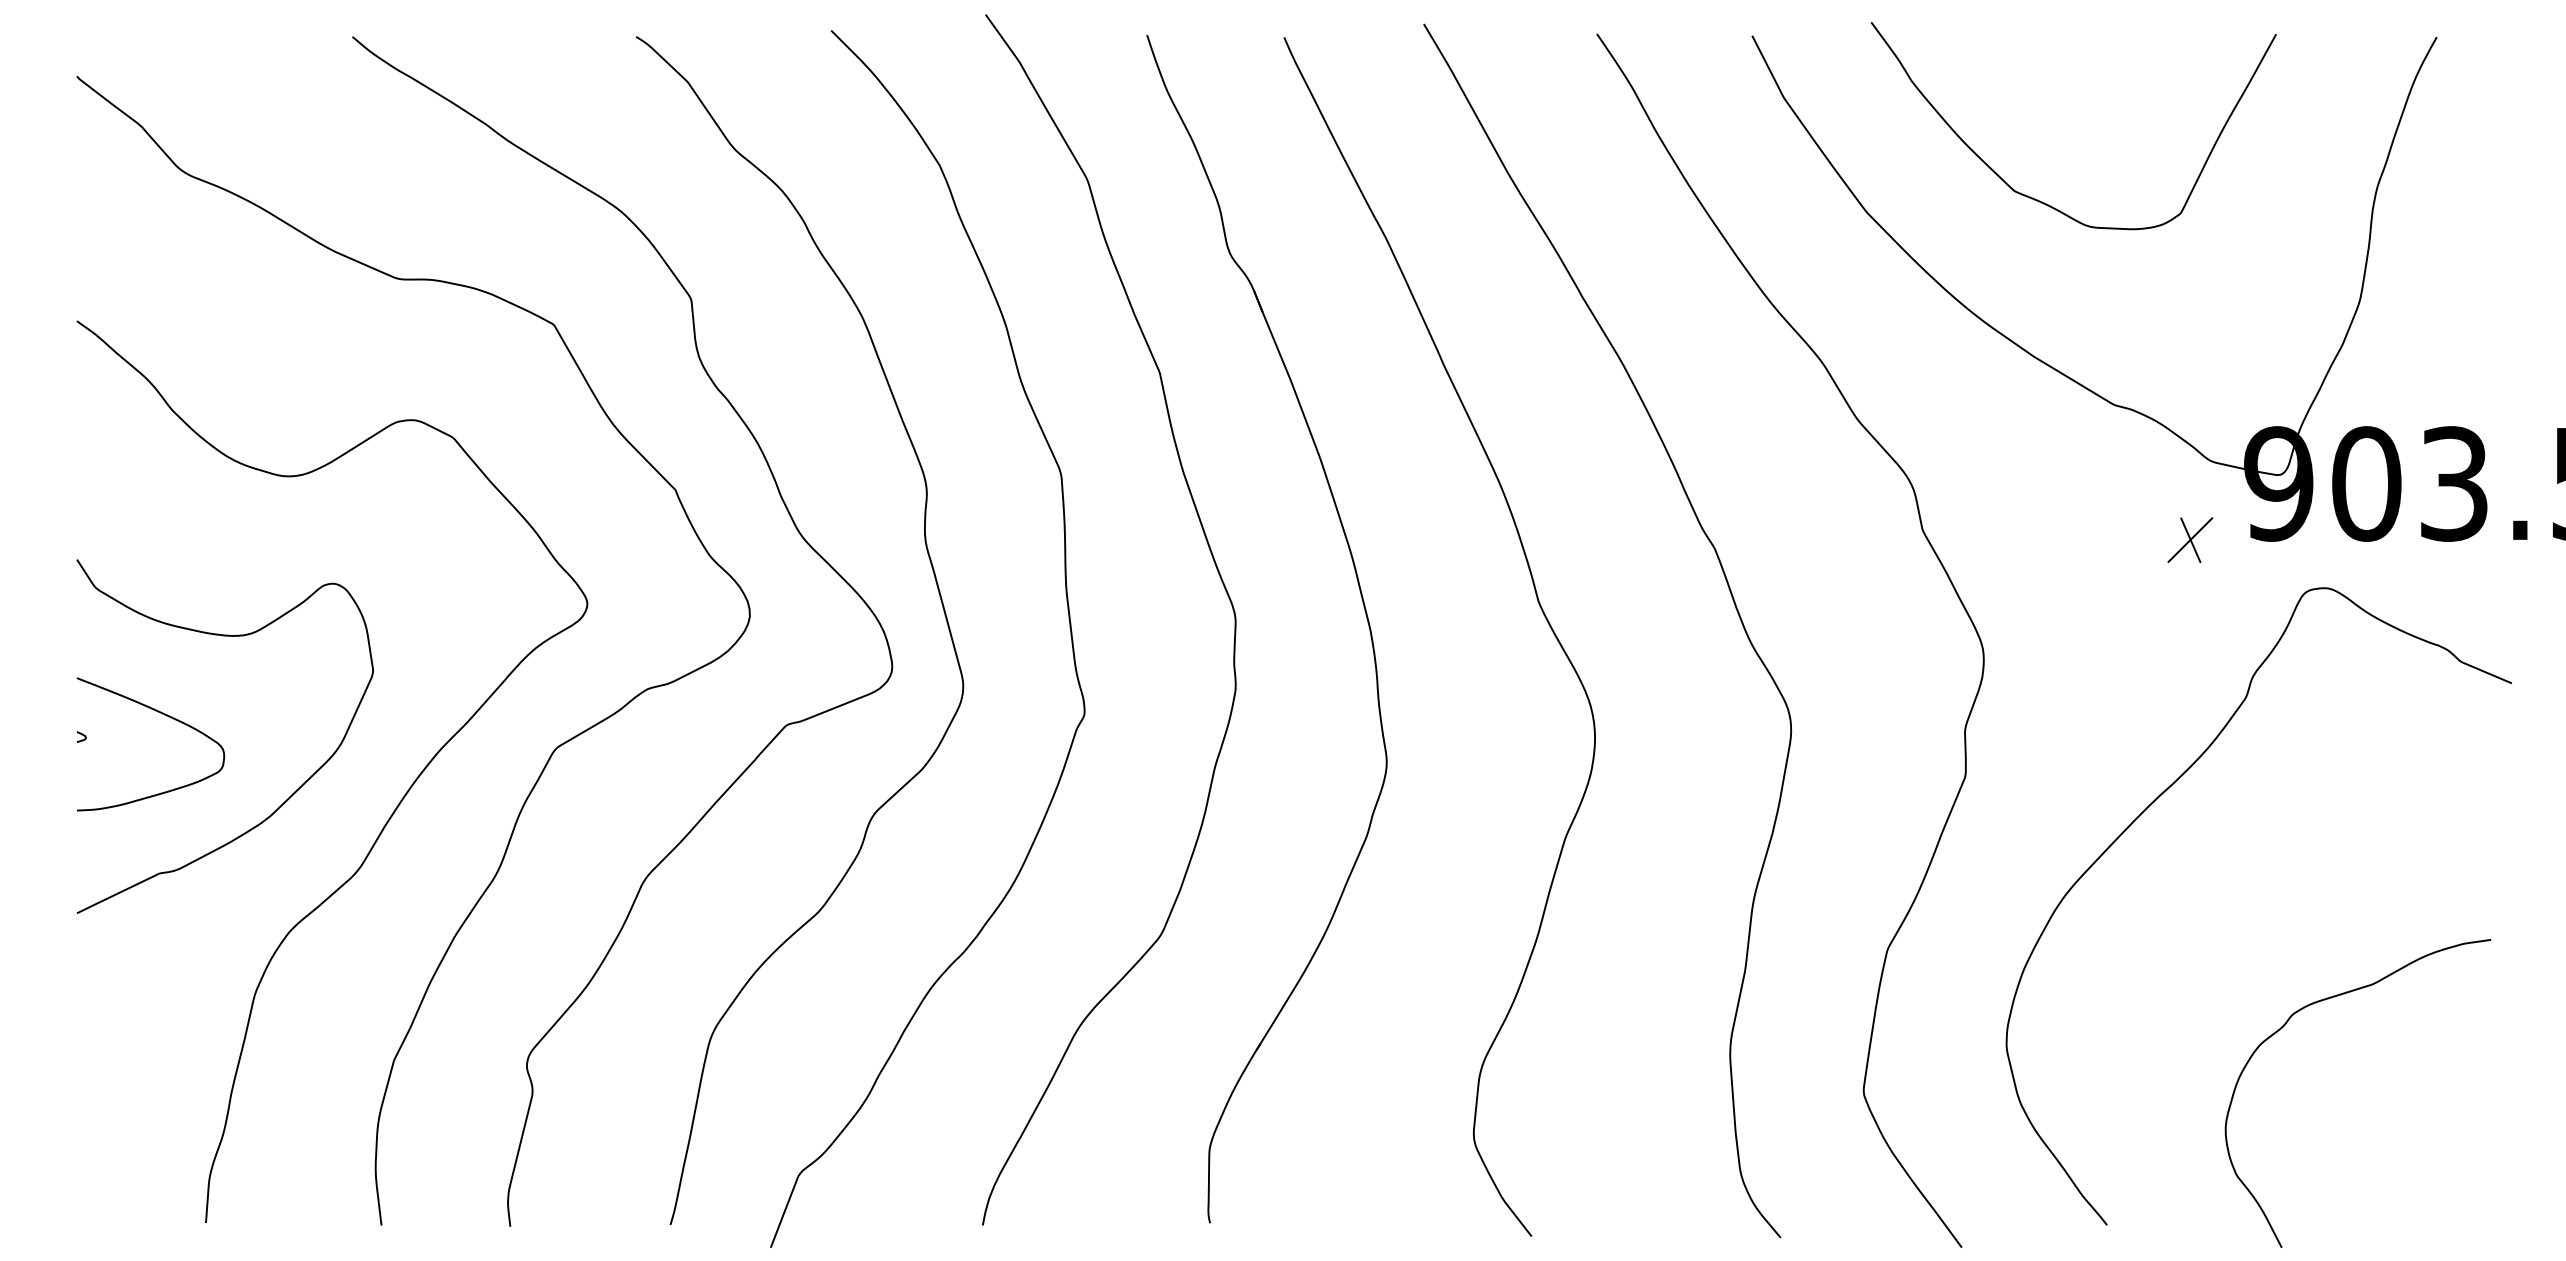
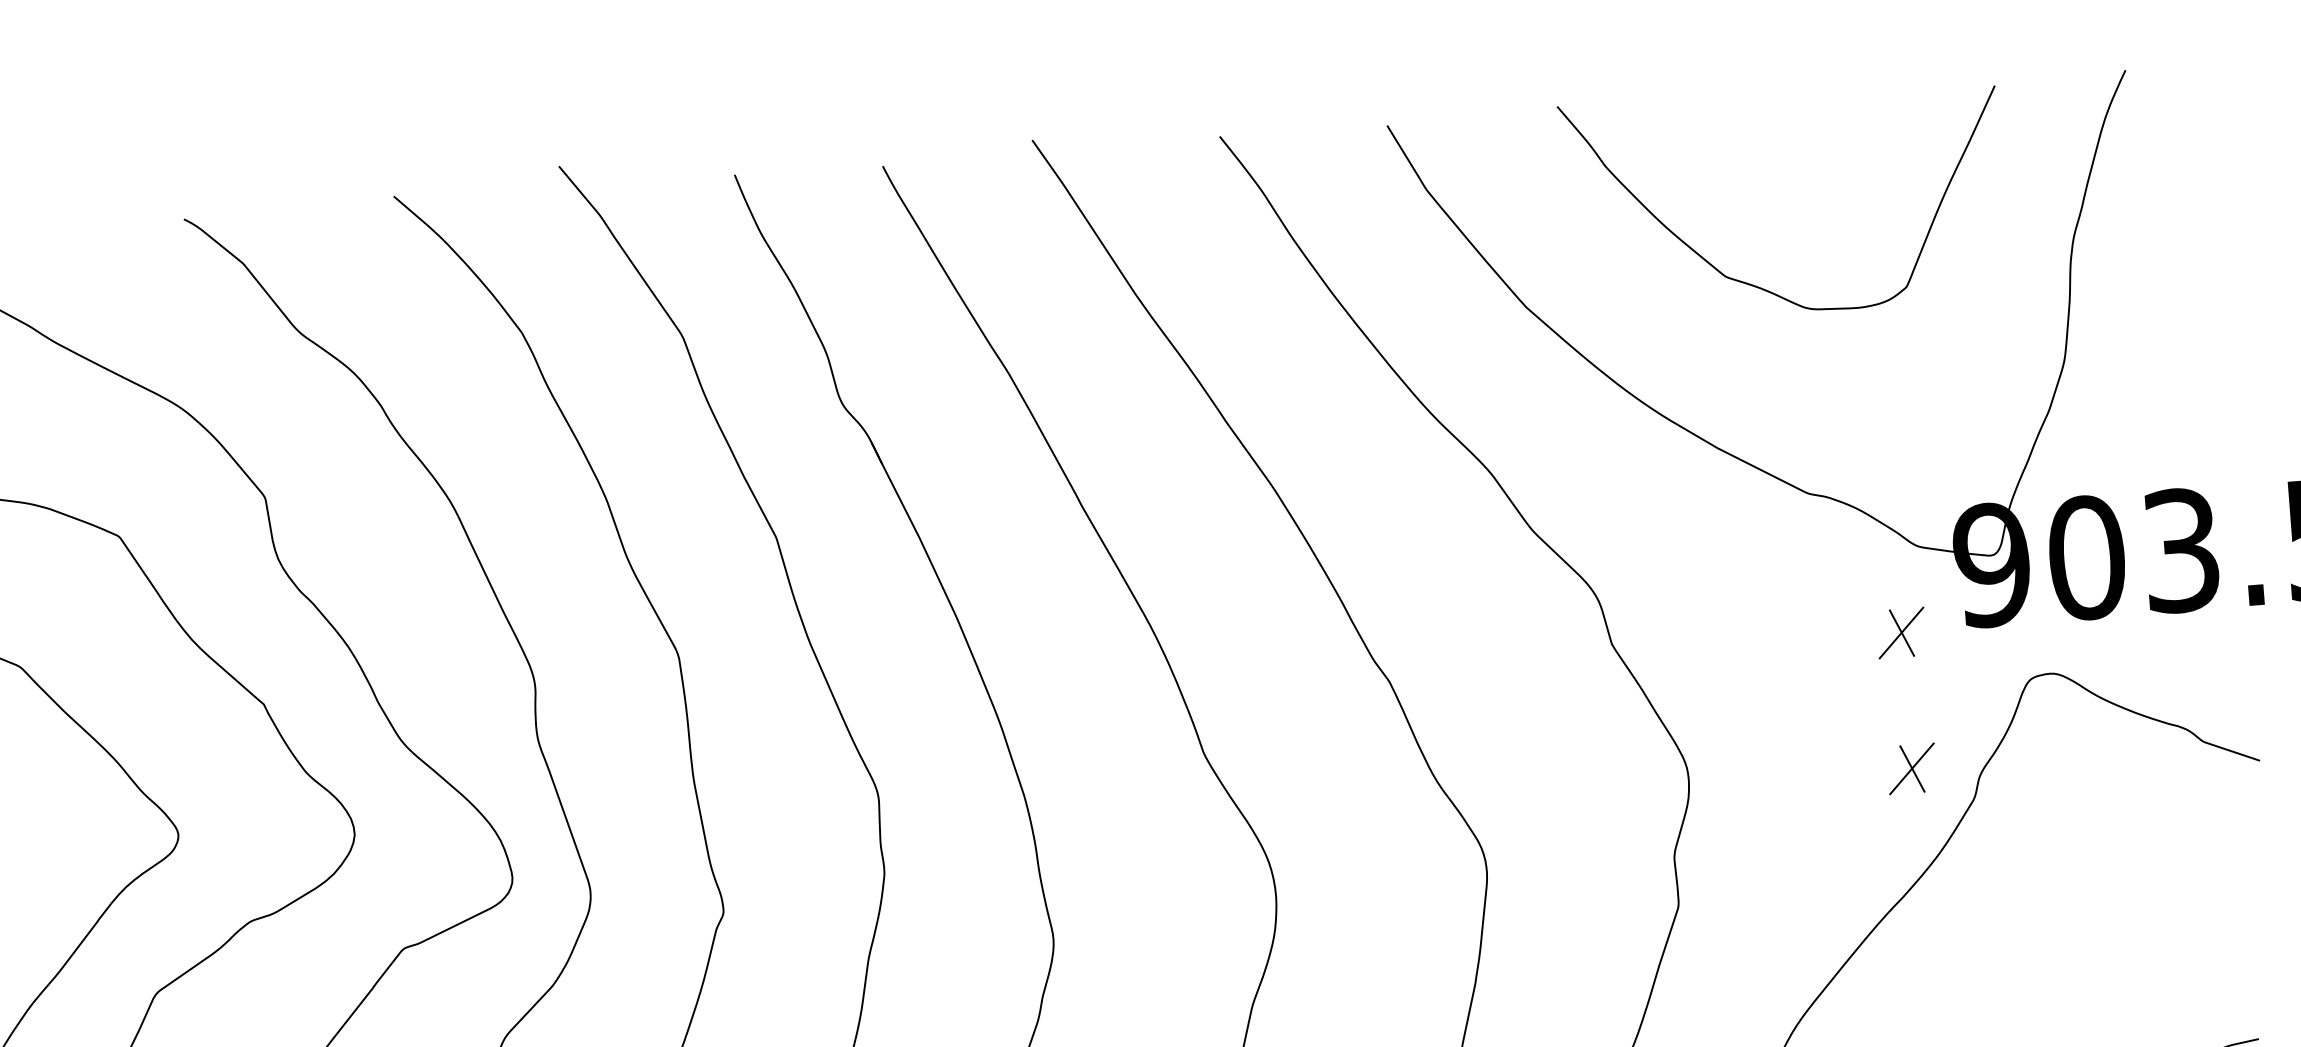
curve: (2040, 200) -> (1754, 284), moved
part: (2190, 665) -> (1912, 768), added

